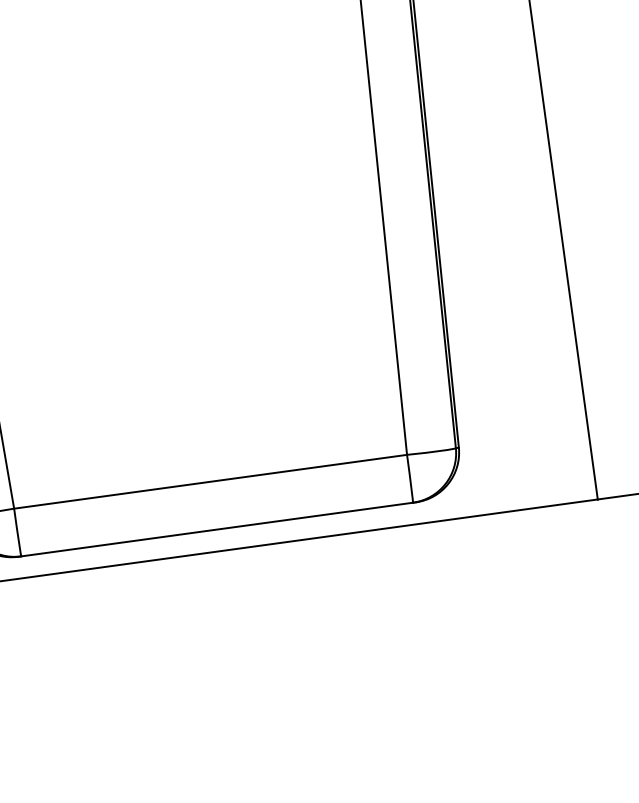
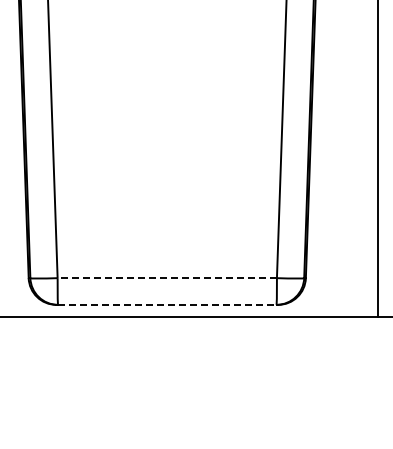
line: (211, 482) -> (167, 278), solid -> dashed
line: (217, 528) -> (167, 304), solid -> dashed

